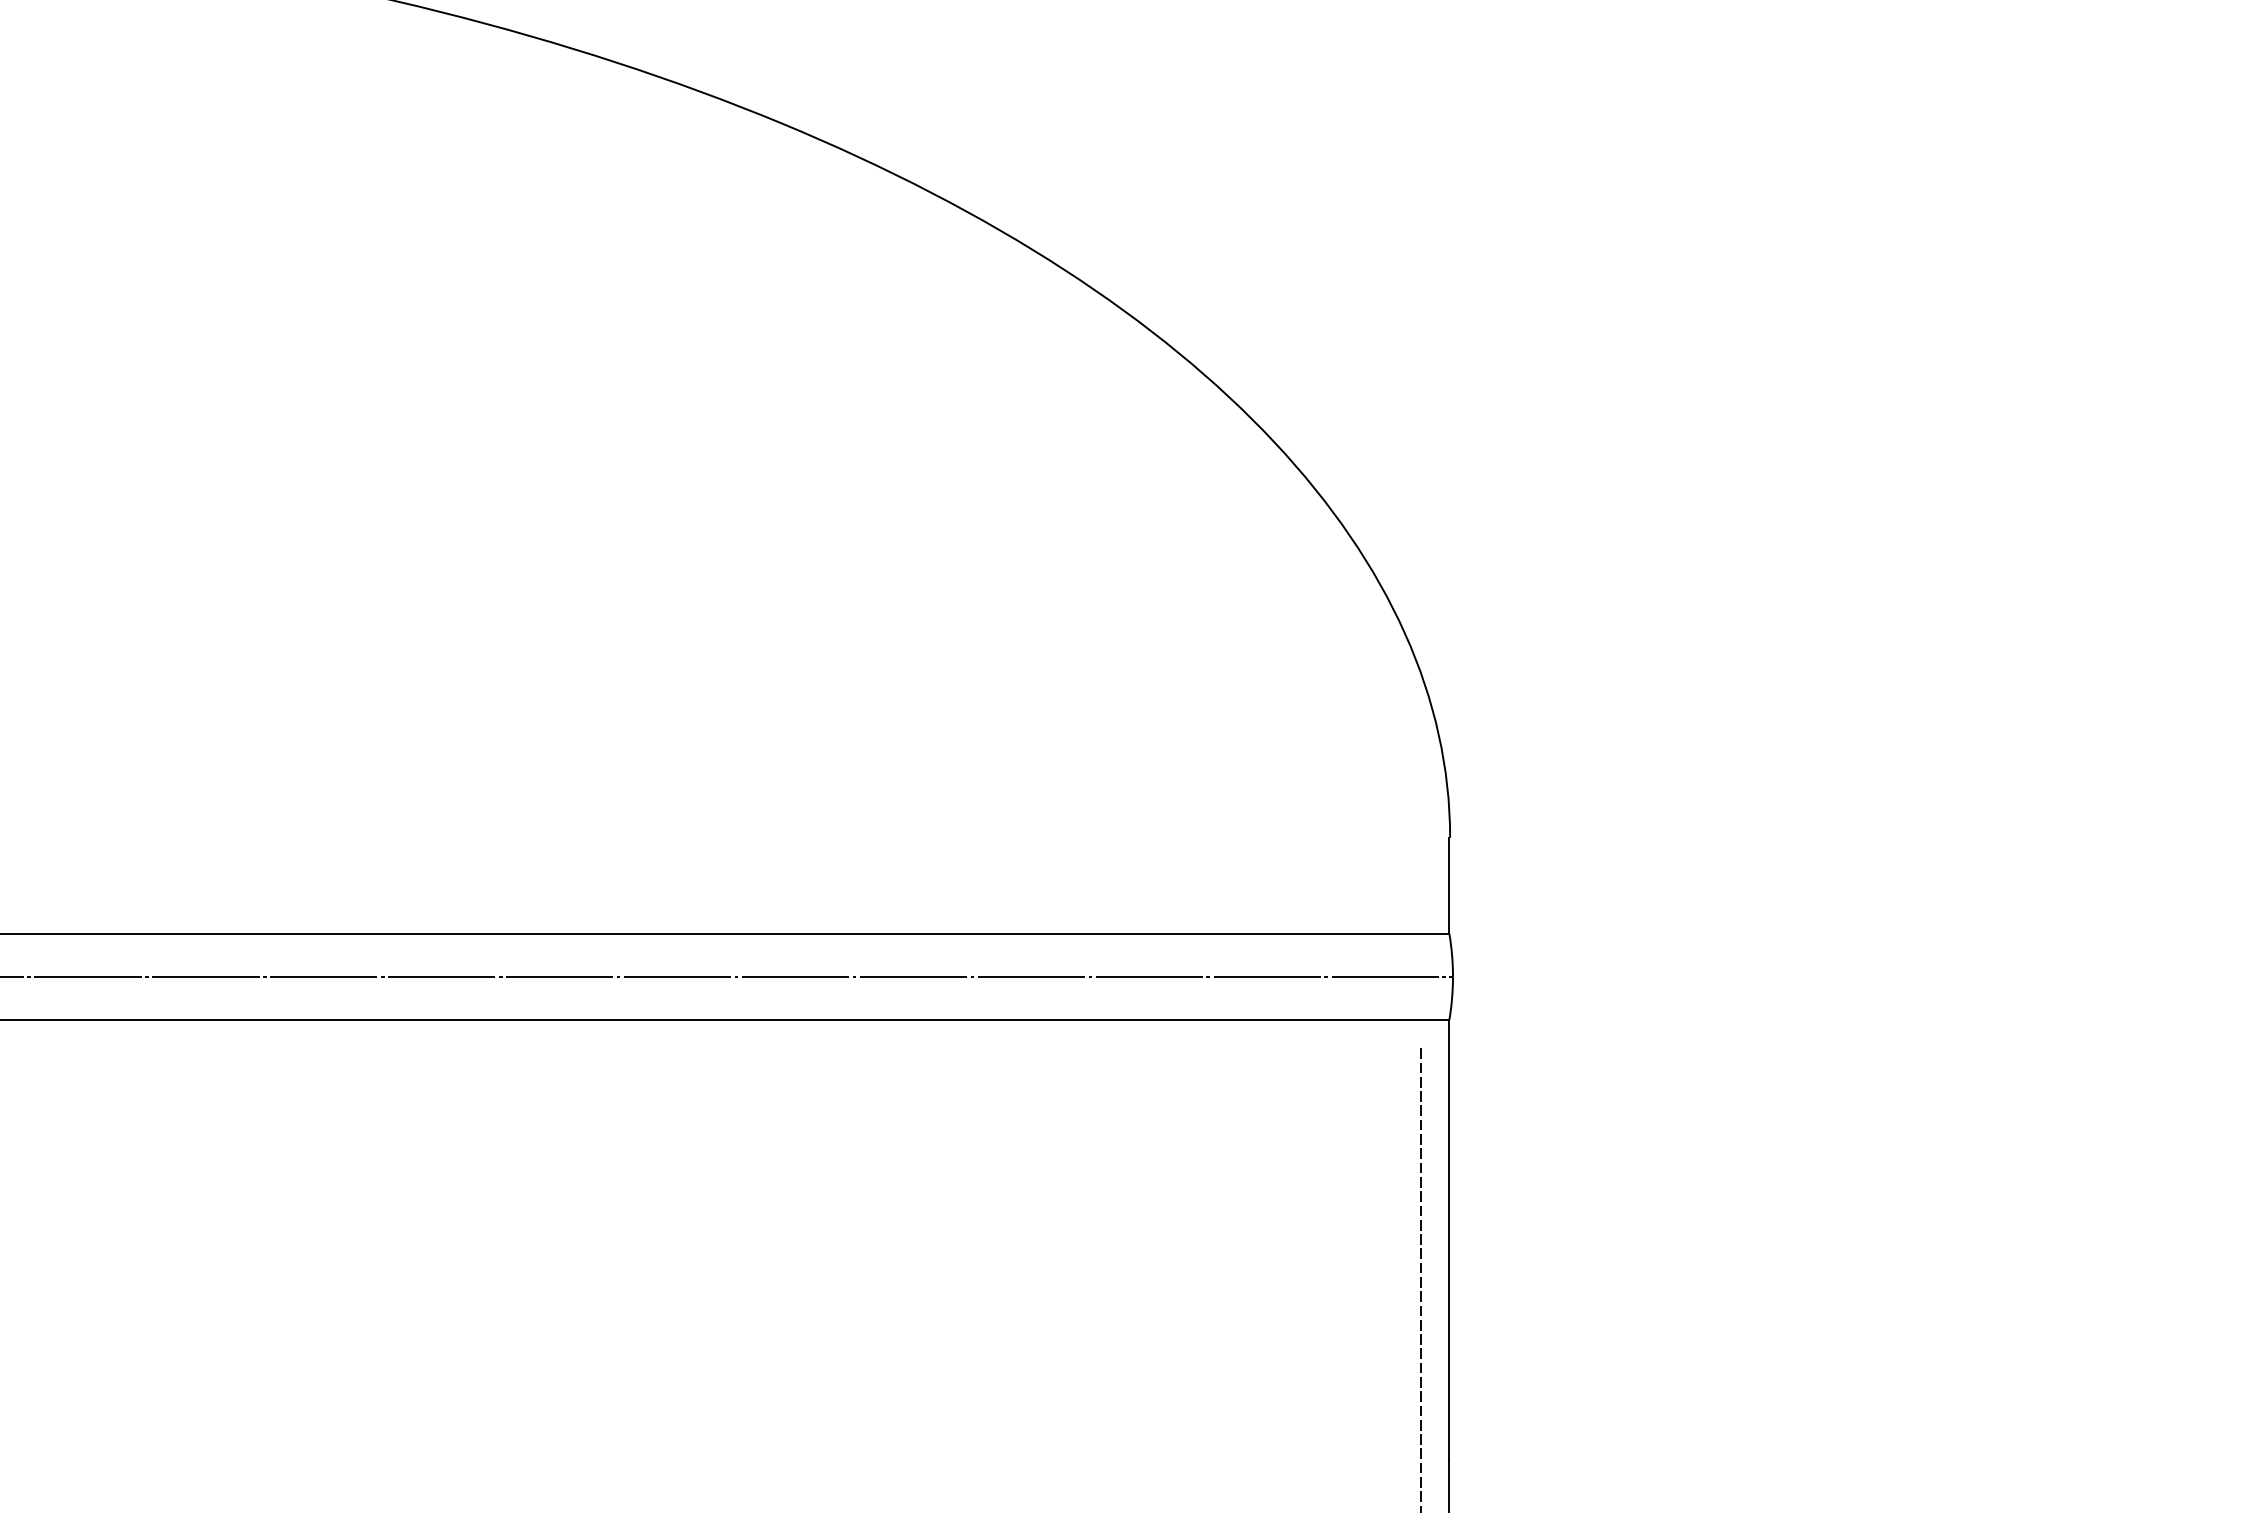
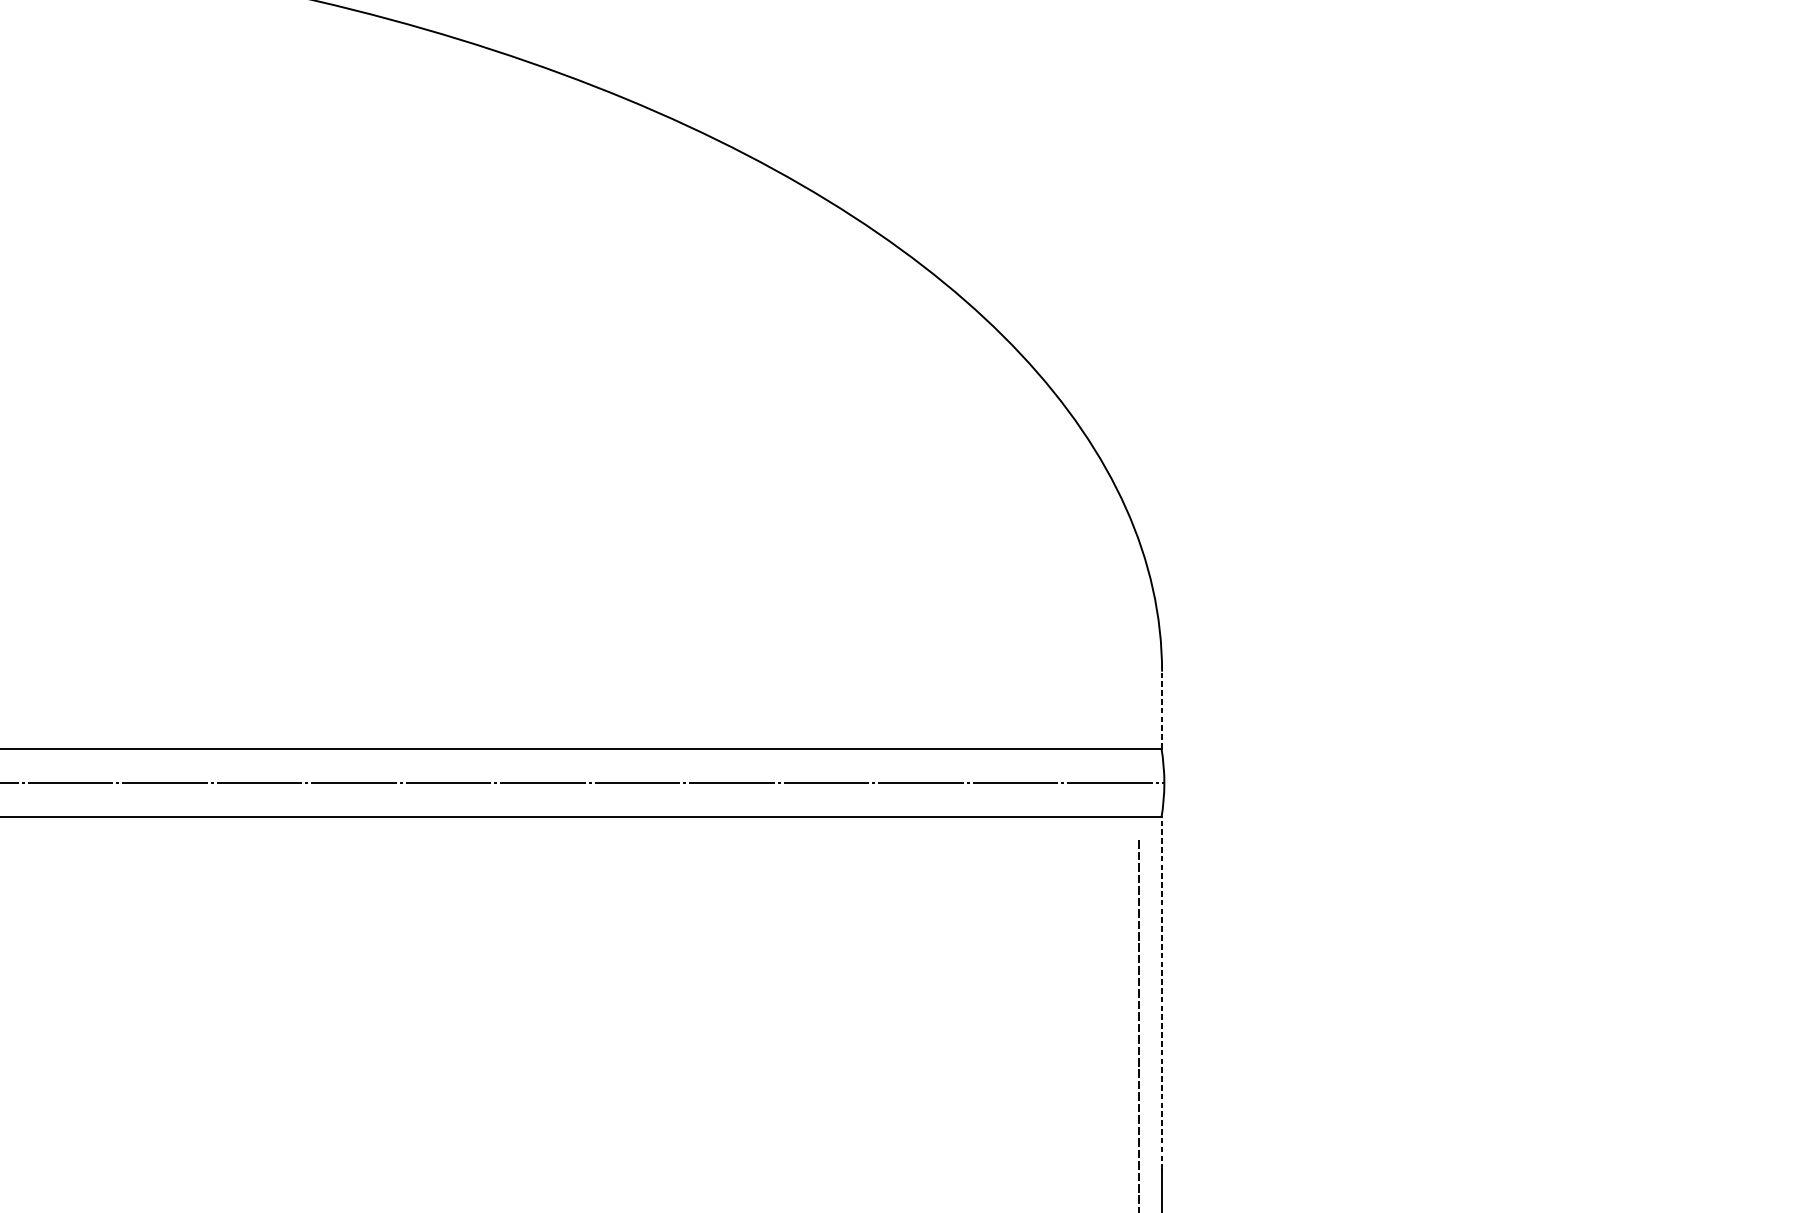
line: (1449, 885) -> (1161, 709), solid -> dashed
line: (1449, 1239) -> (1161, 993), solid -> dashed

